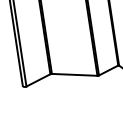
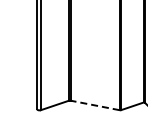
line: (74, 75) -> (94, 105), solid -> dashed

